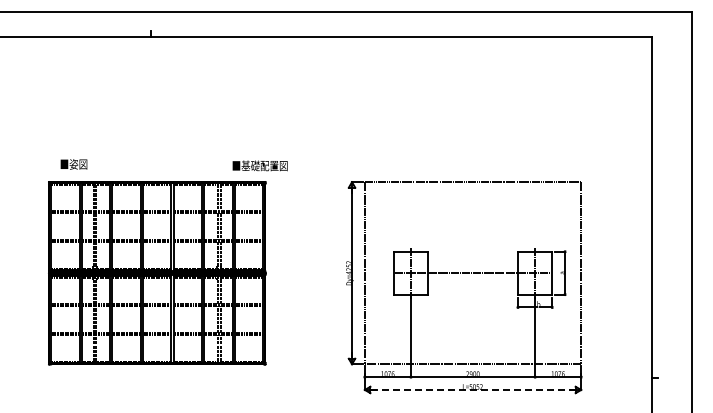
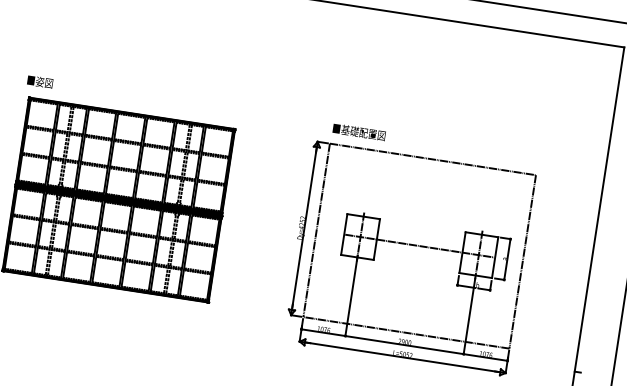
text: (73, 164) -> (39, 82), moved
text: (259, 165) -> (358, 131), moved
line: (473, 389) -> (403, 356), dashed -> solid

